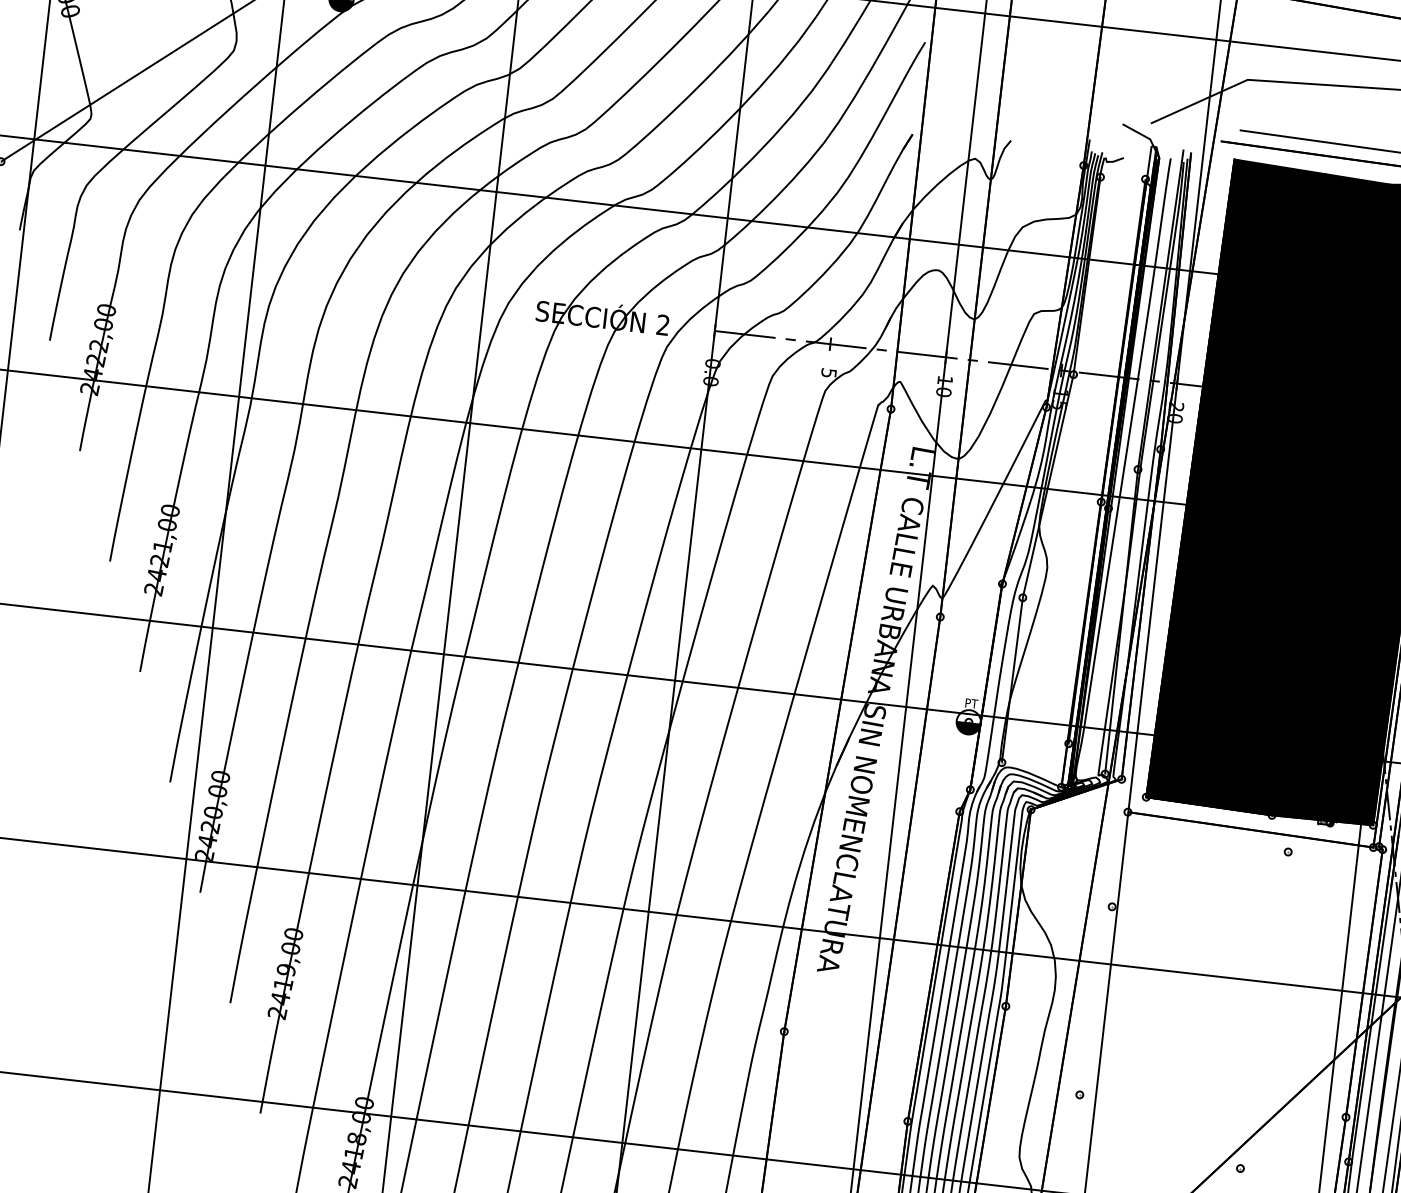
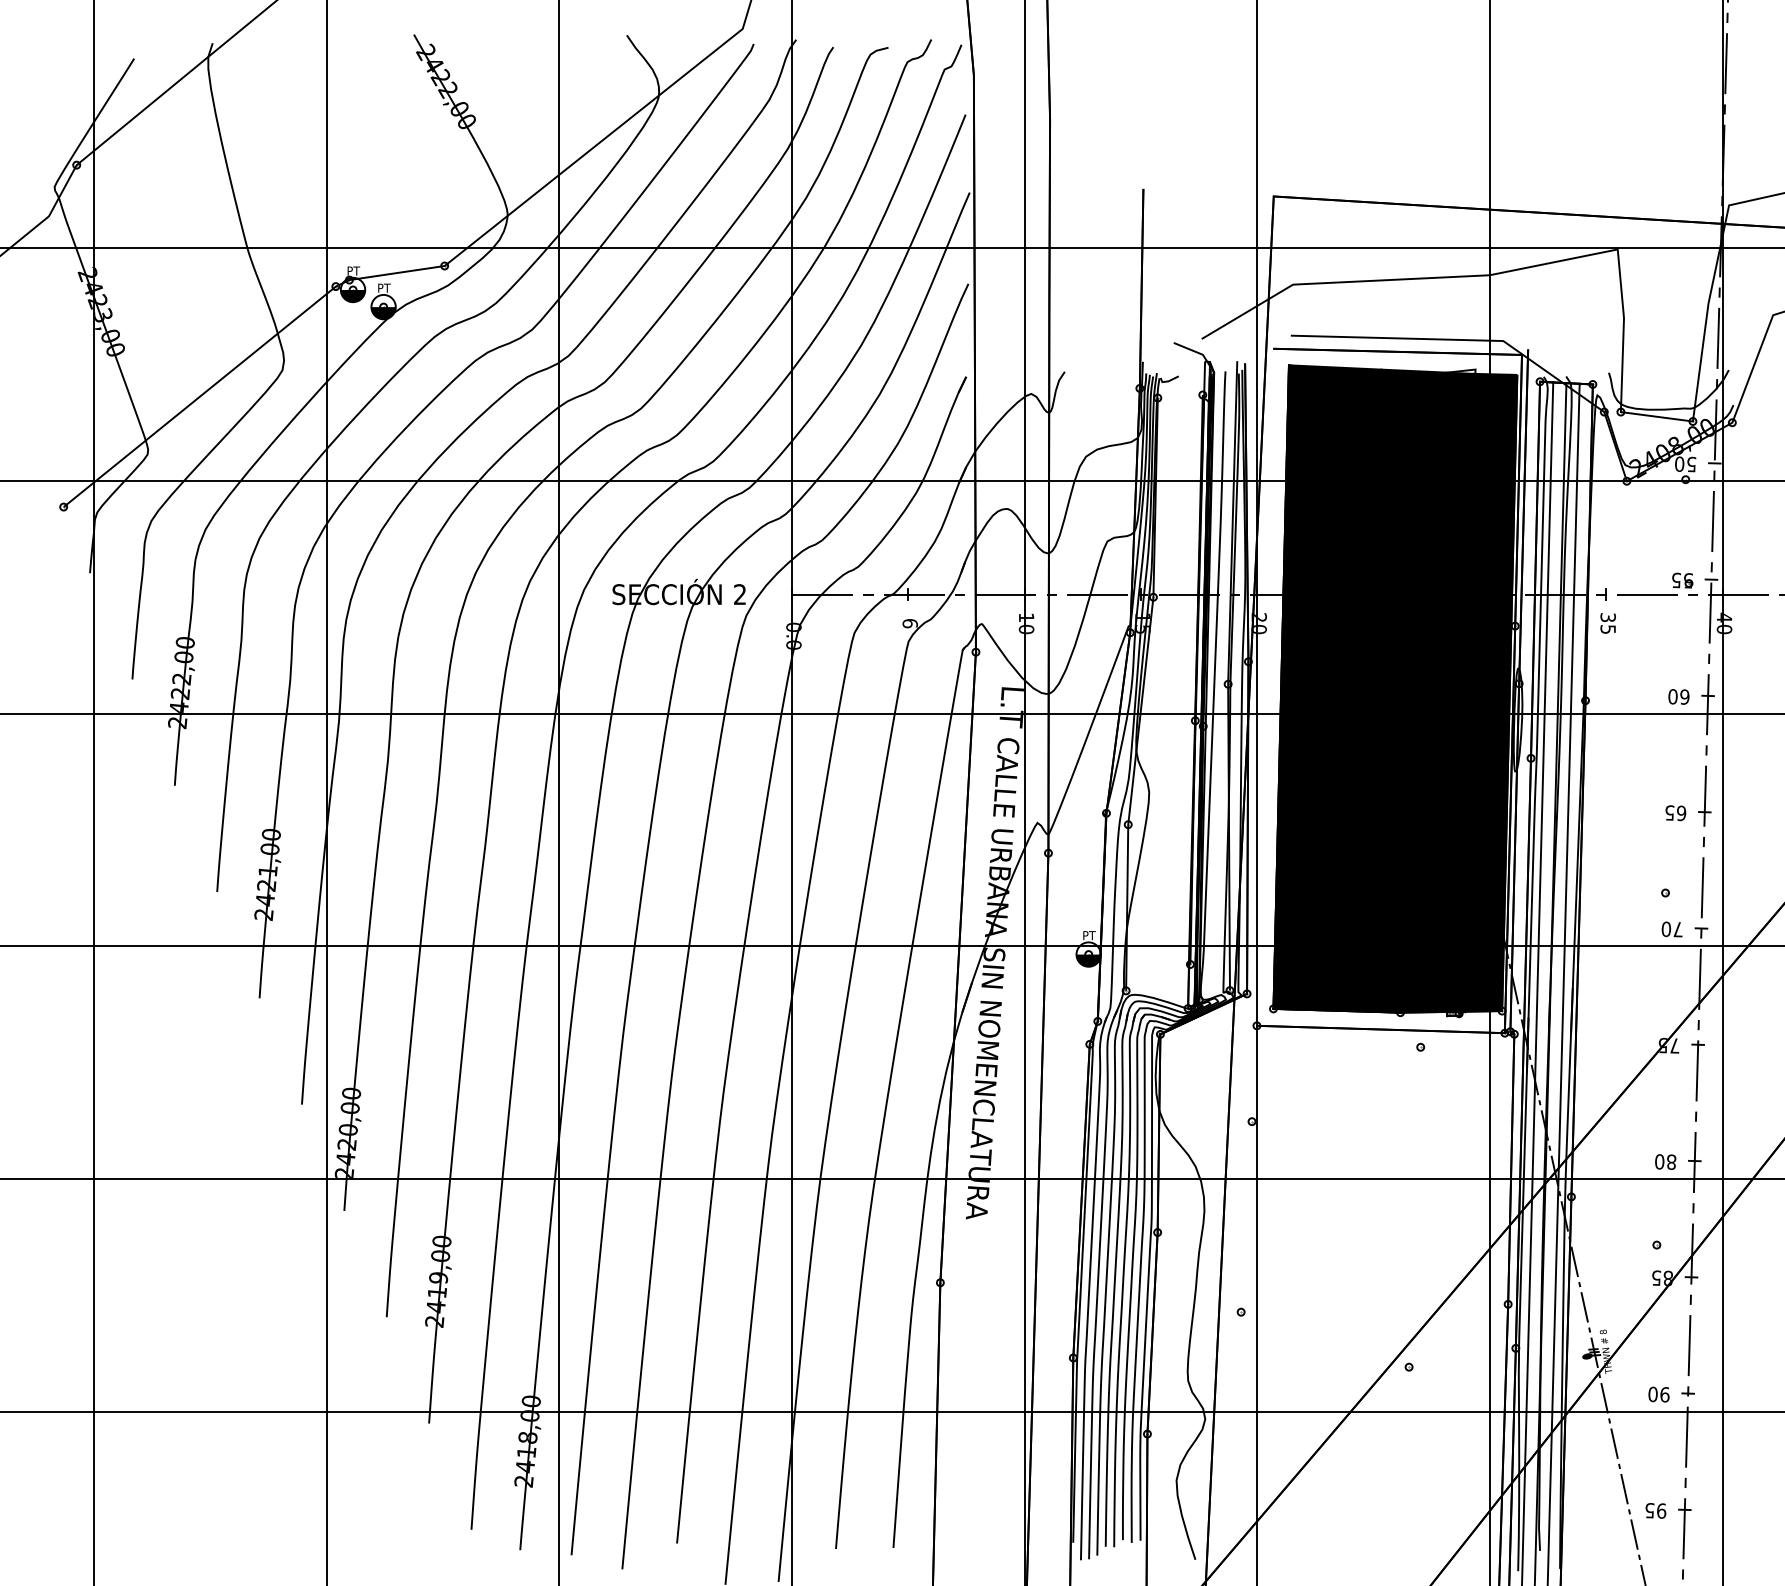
text: (829, 373) -> (910, 623), 5 -> 6

